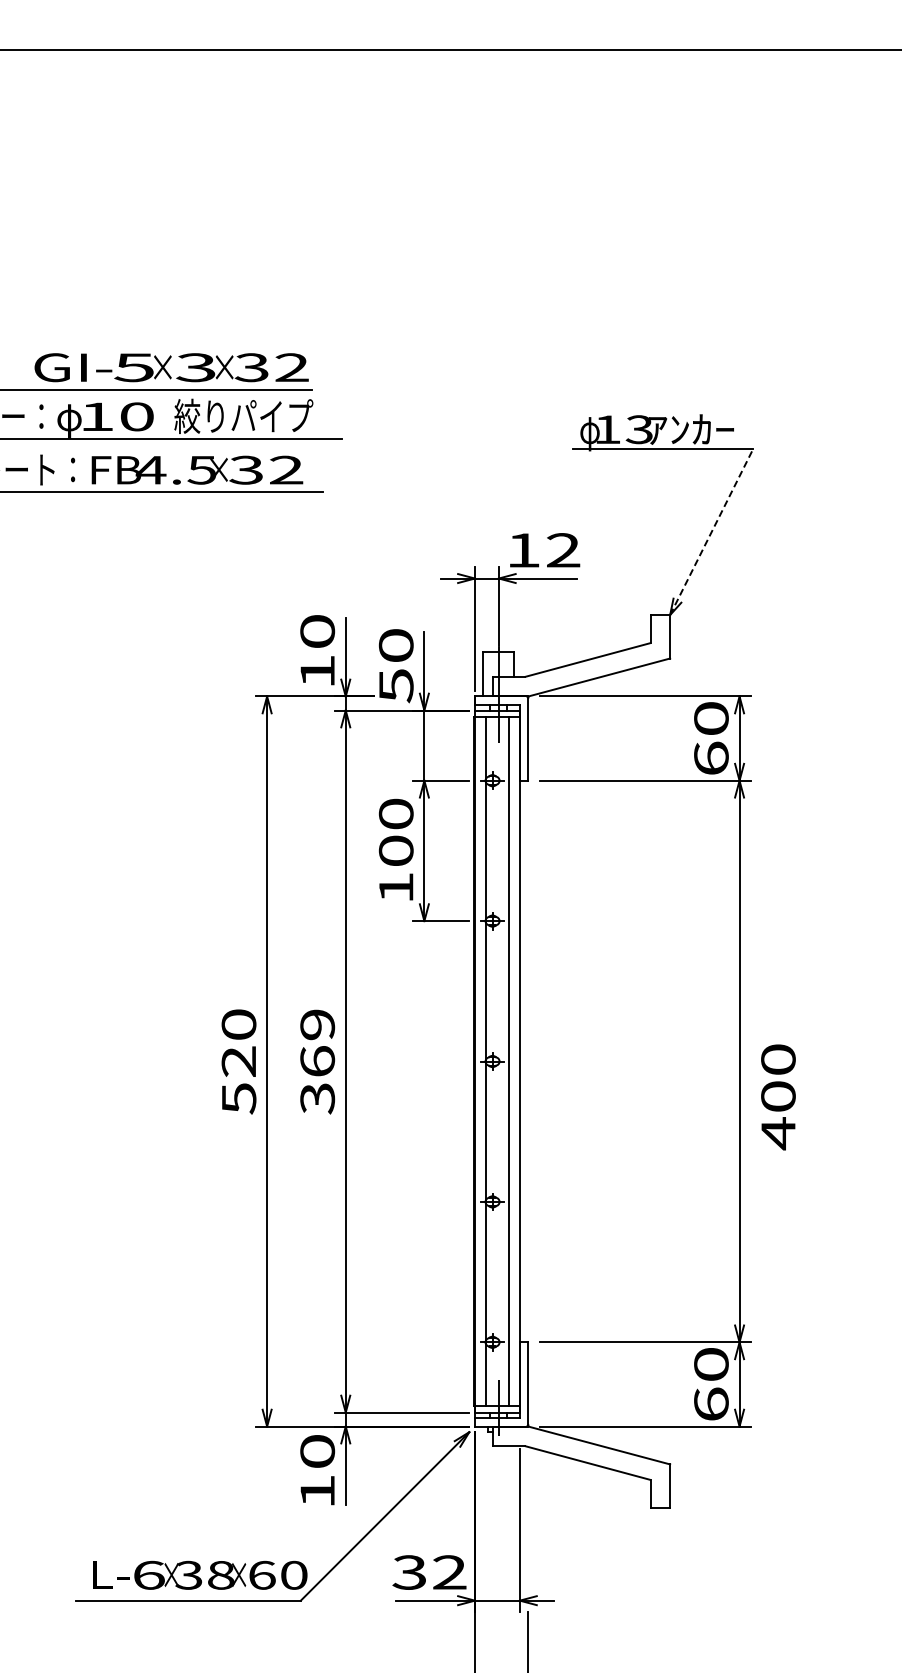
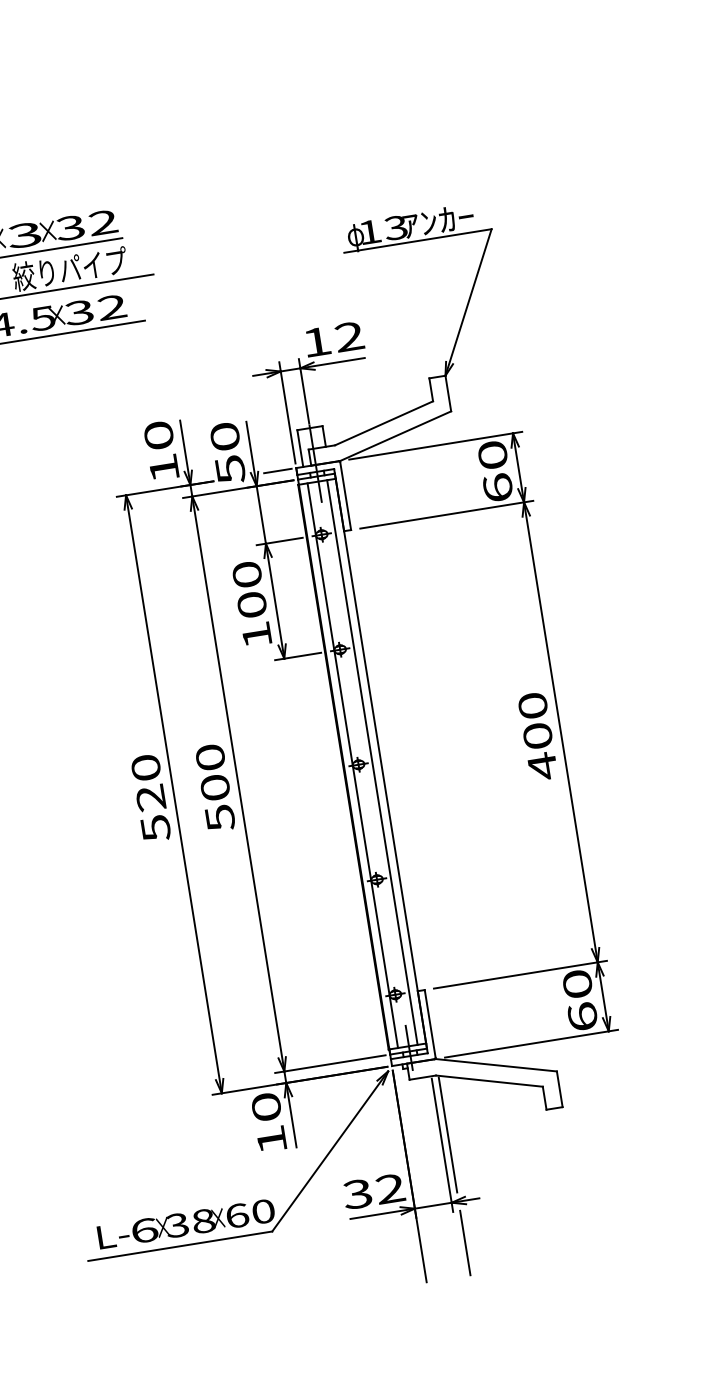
line: (711, 532) -> (468, 302), dashed -> solid
line: (452, 696) -> (277, 471), added
text: (317, 1061) -> (215, 787), 369 -> 500
text: (778, 1097) -> (538, 736), moved
line: (528, 1519) -> (448, 1135), added

